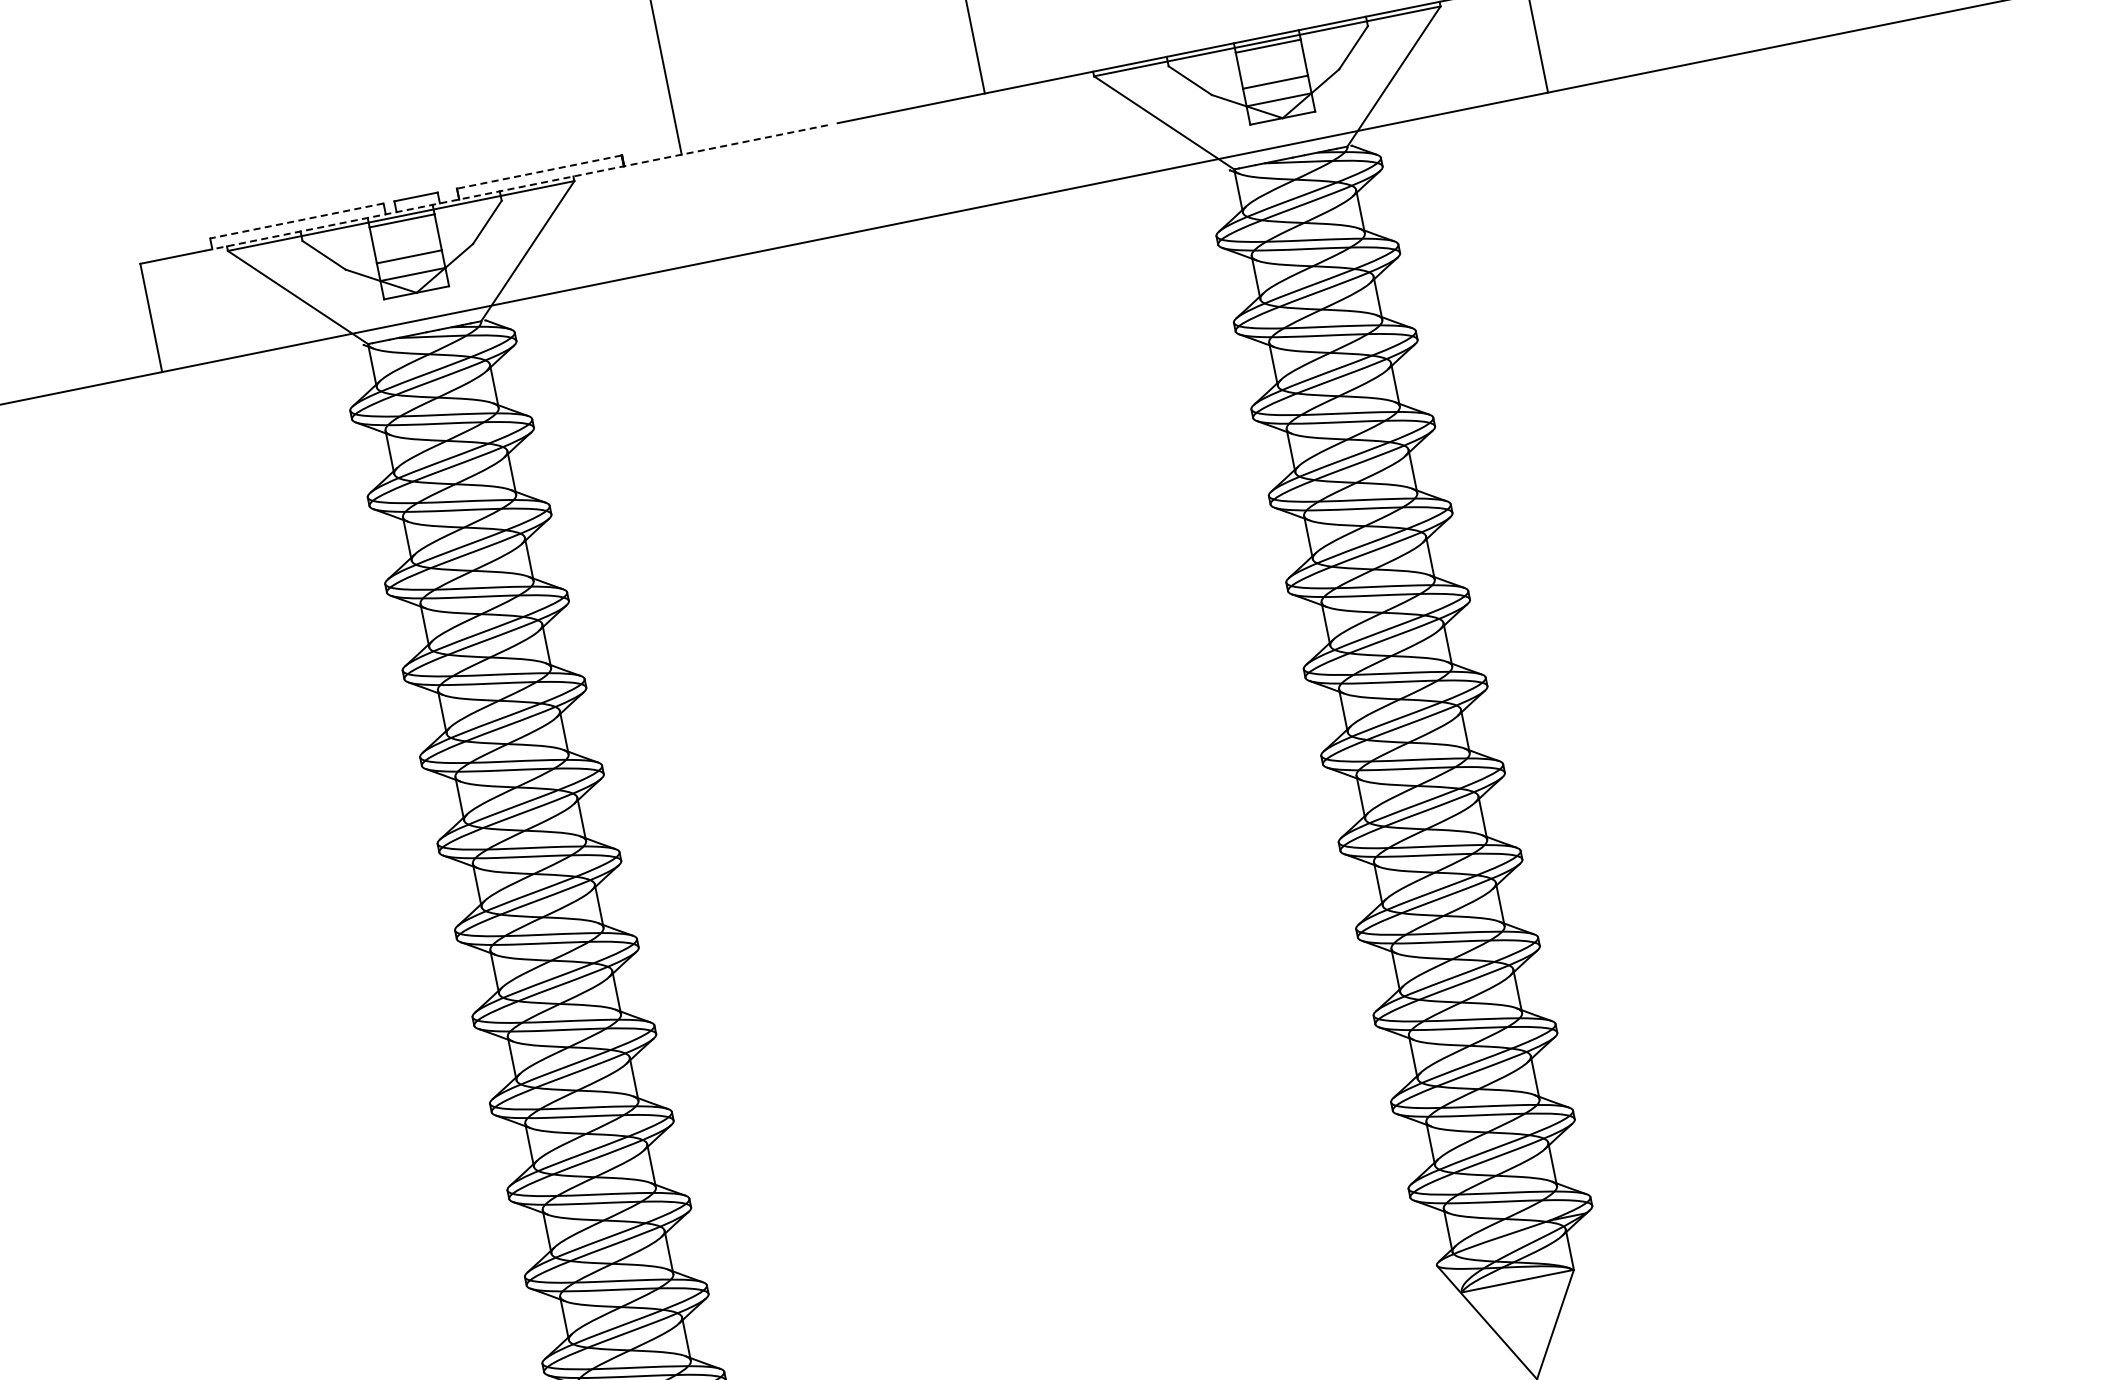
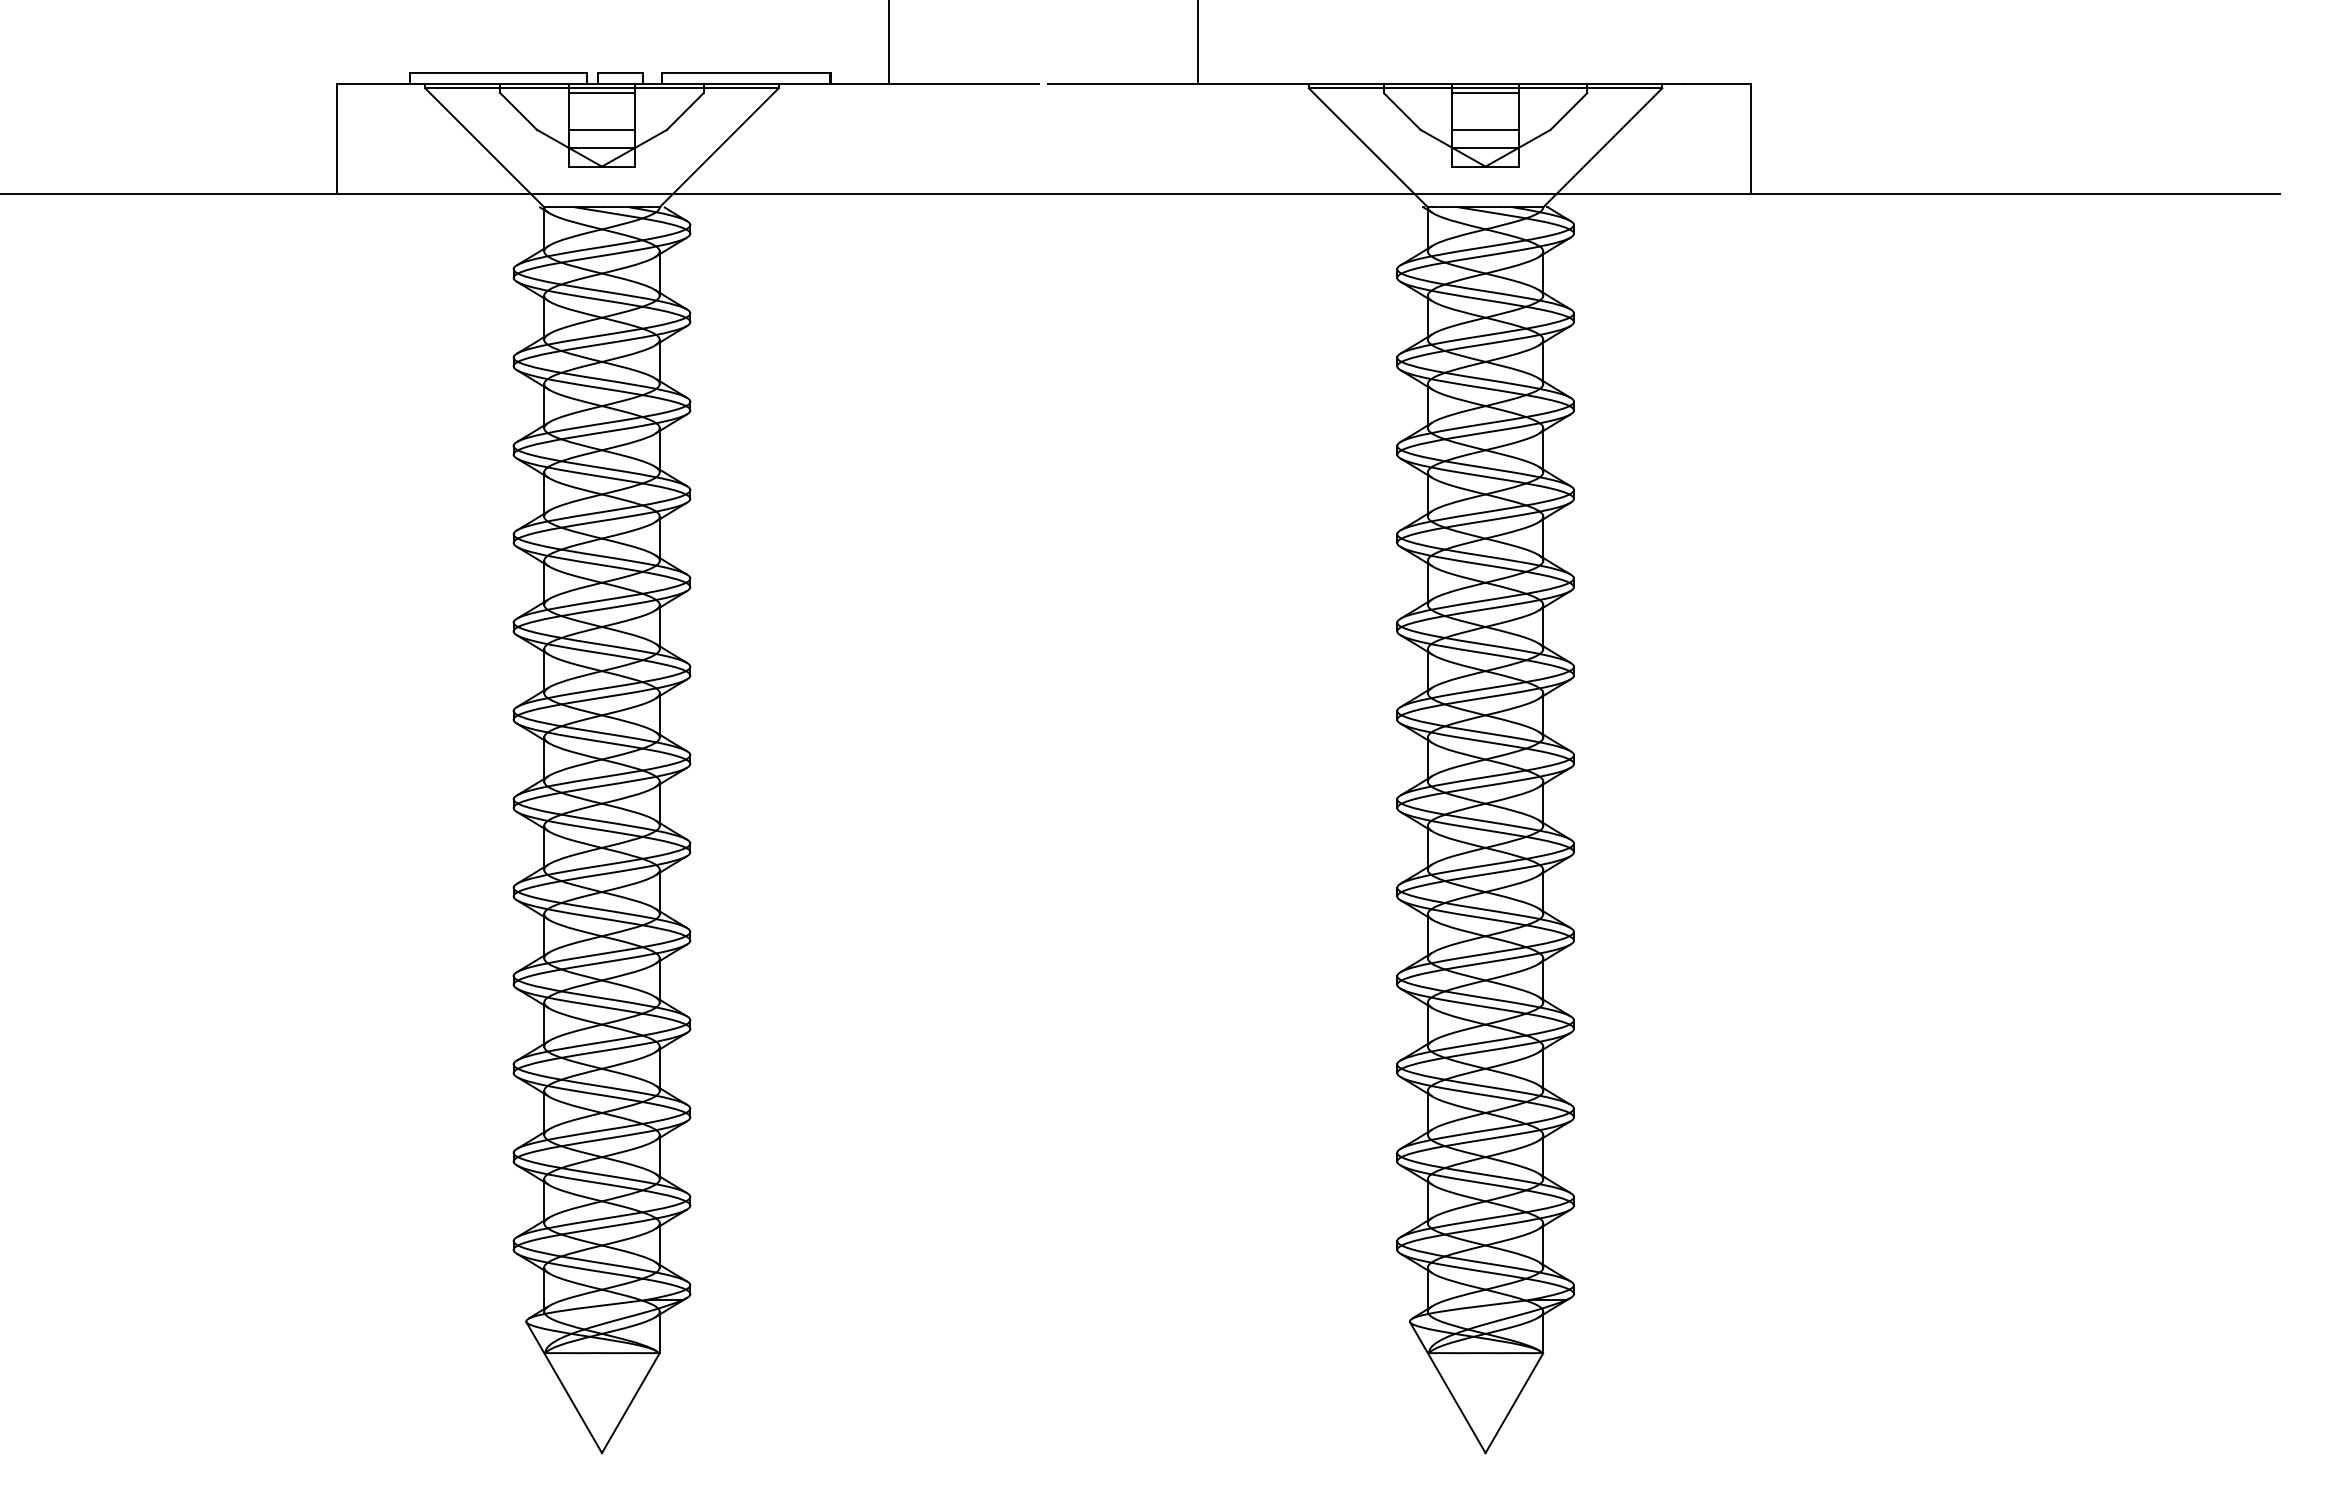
line: (539, 171) -> (746, 72), dashed -> solid
line: (517, 187) -> (721, 83), dashed -> solid
line: (296, 221) -> (498, 72), dashed -> solid

